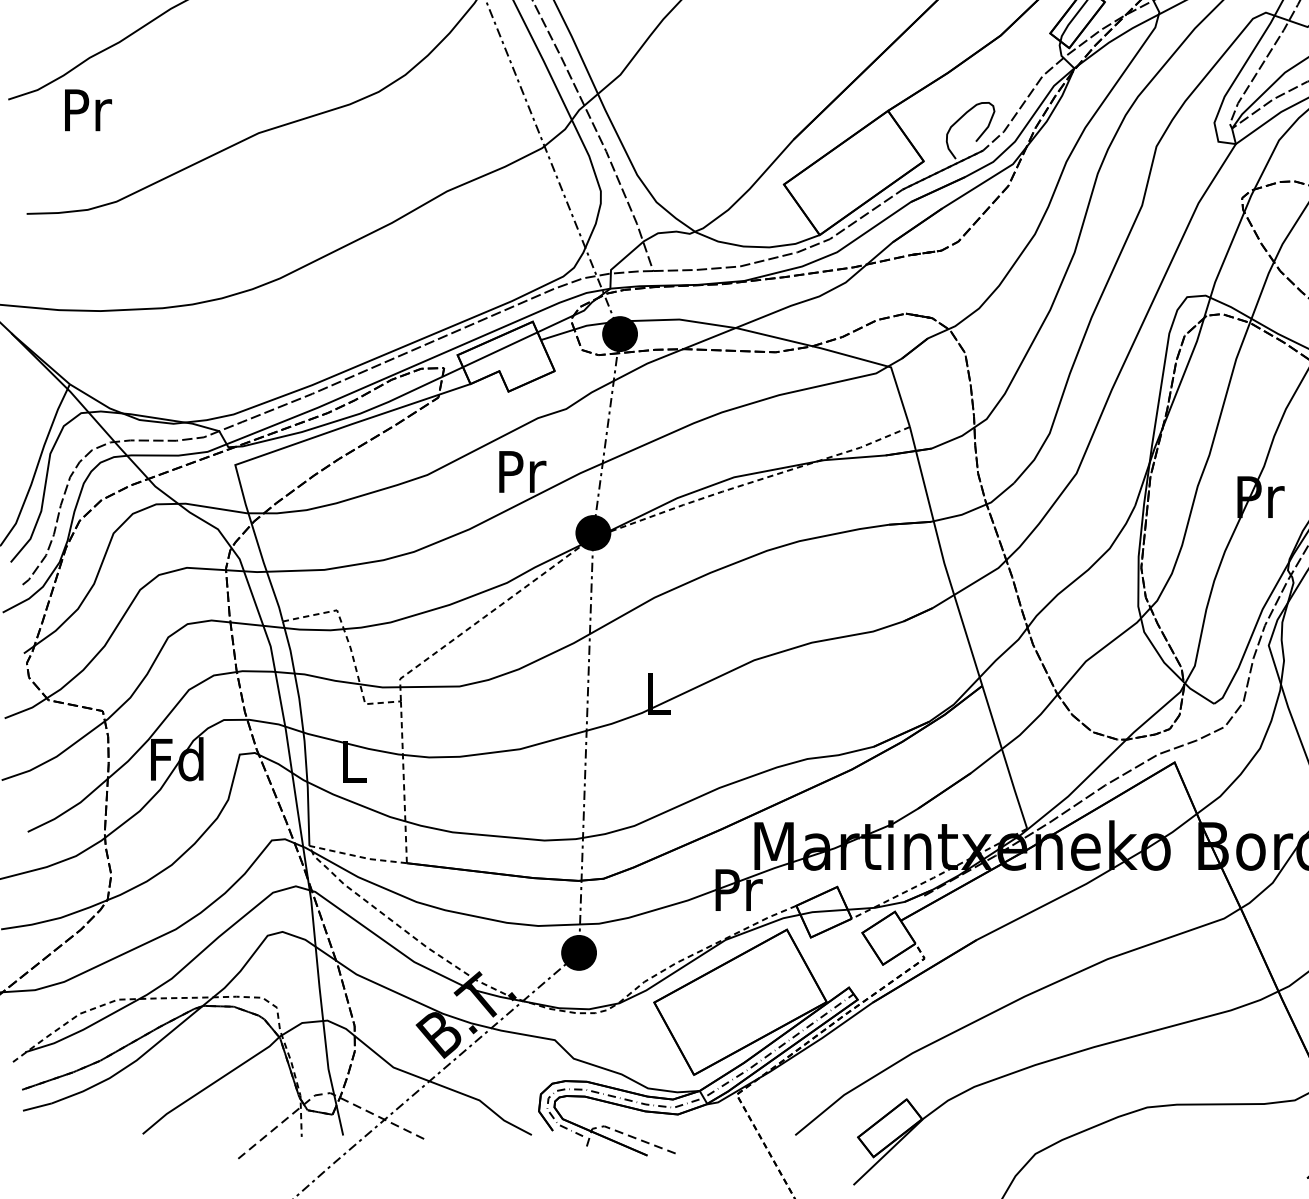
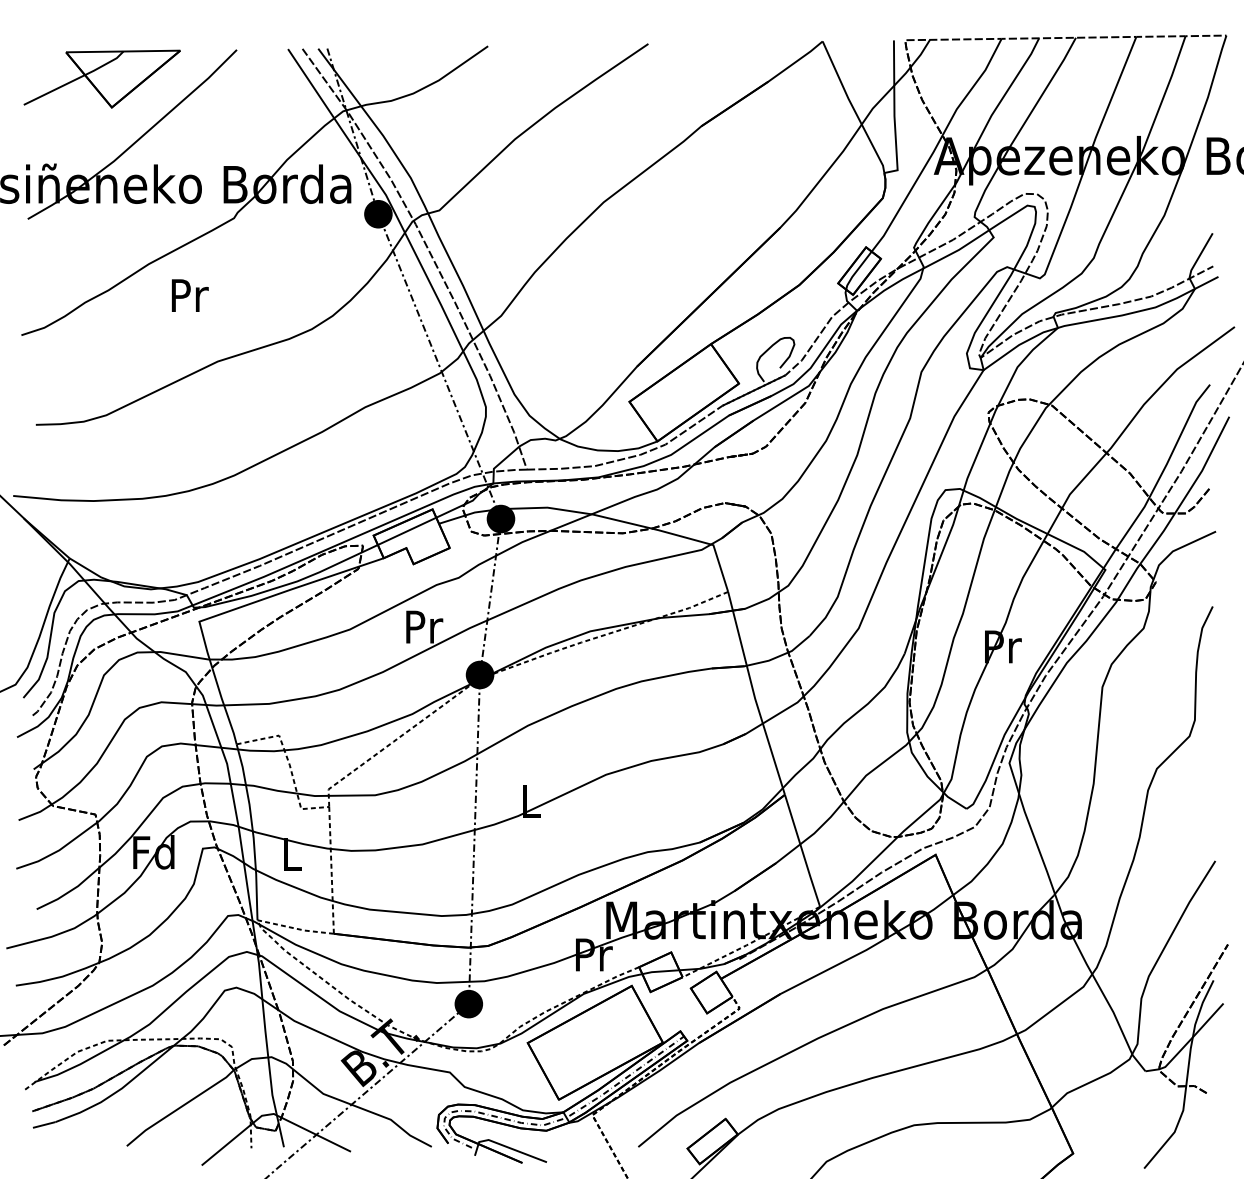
text: (88, 110) -> (190, 295), moved
line: (327, 1093) -> (271, 1114), dashed -> solid
line: (625, 1134) -> (505, 1146), dashed -> solid

